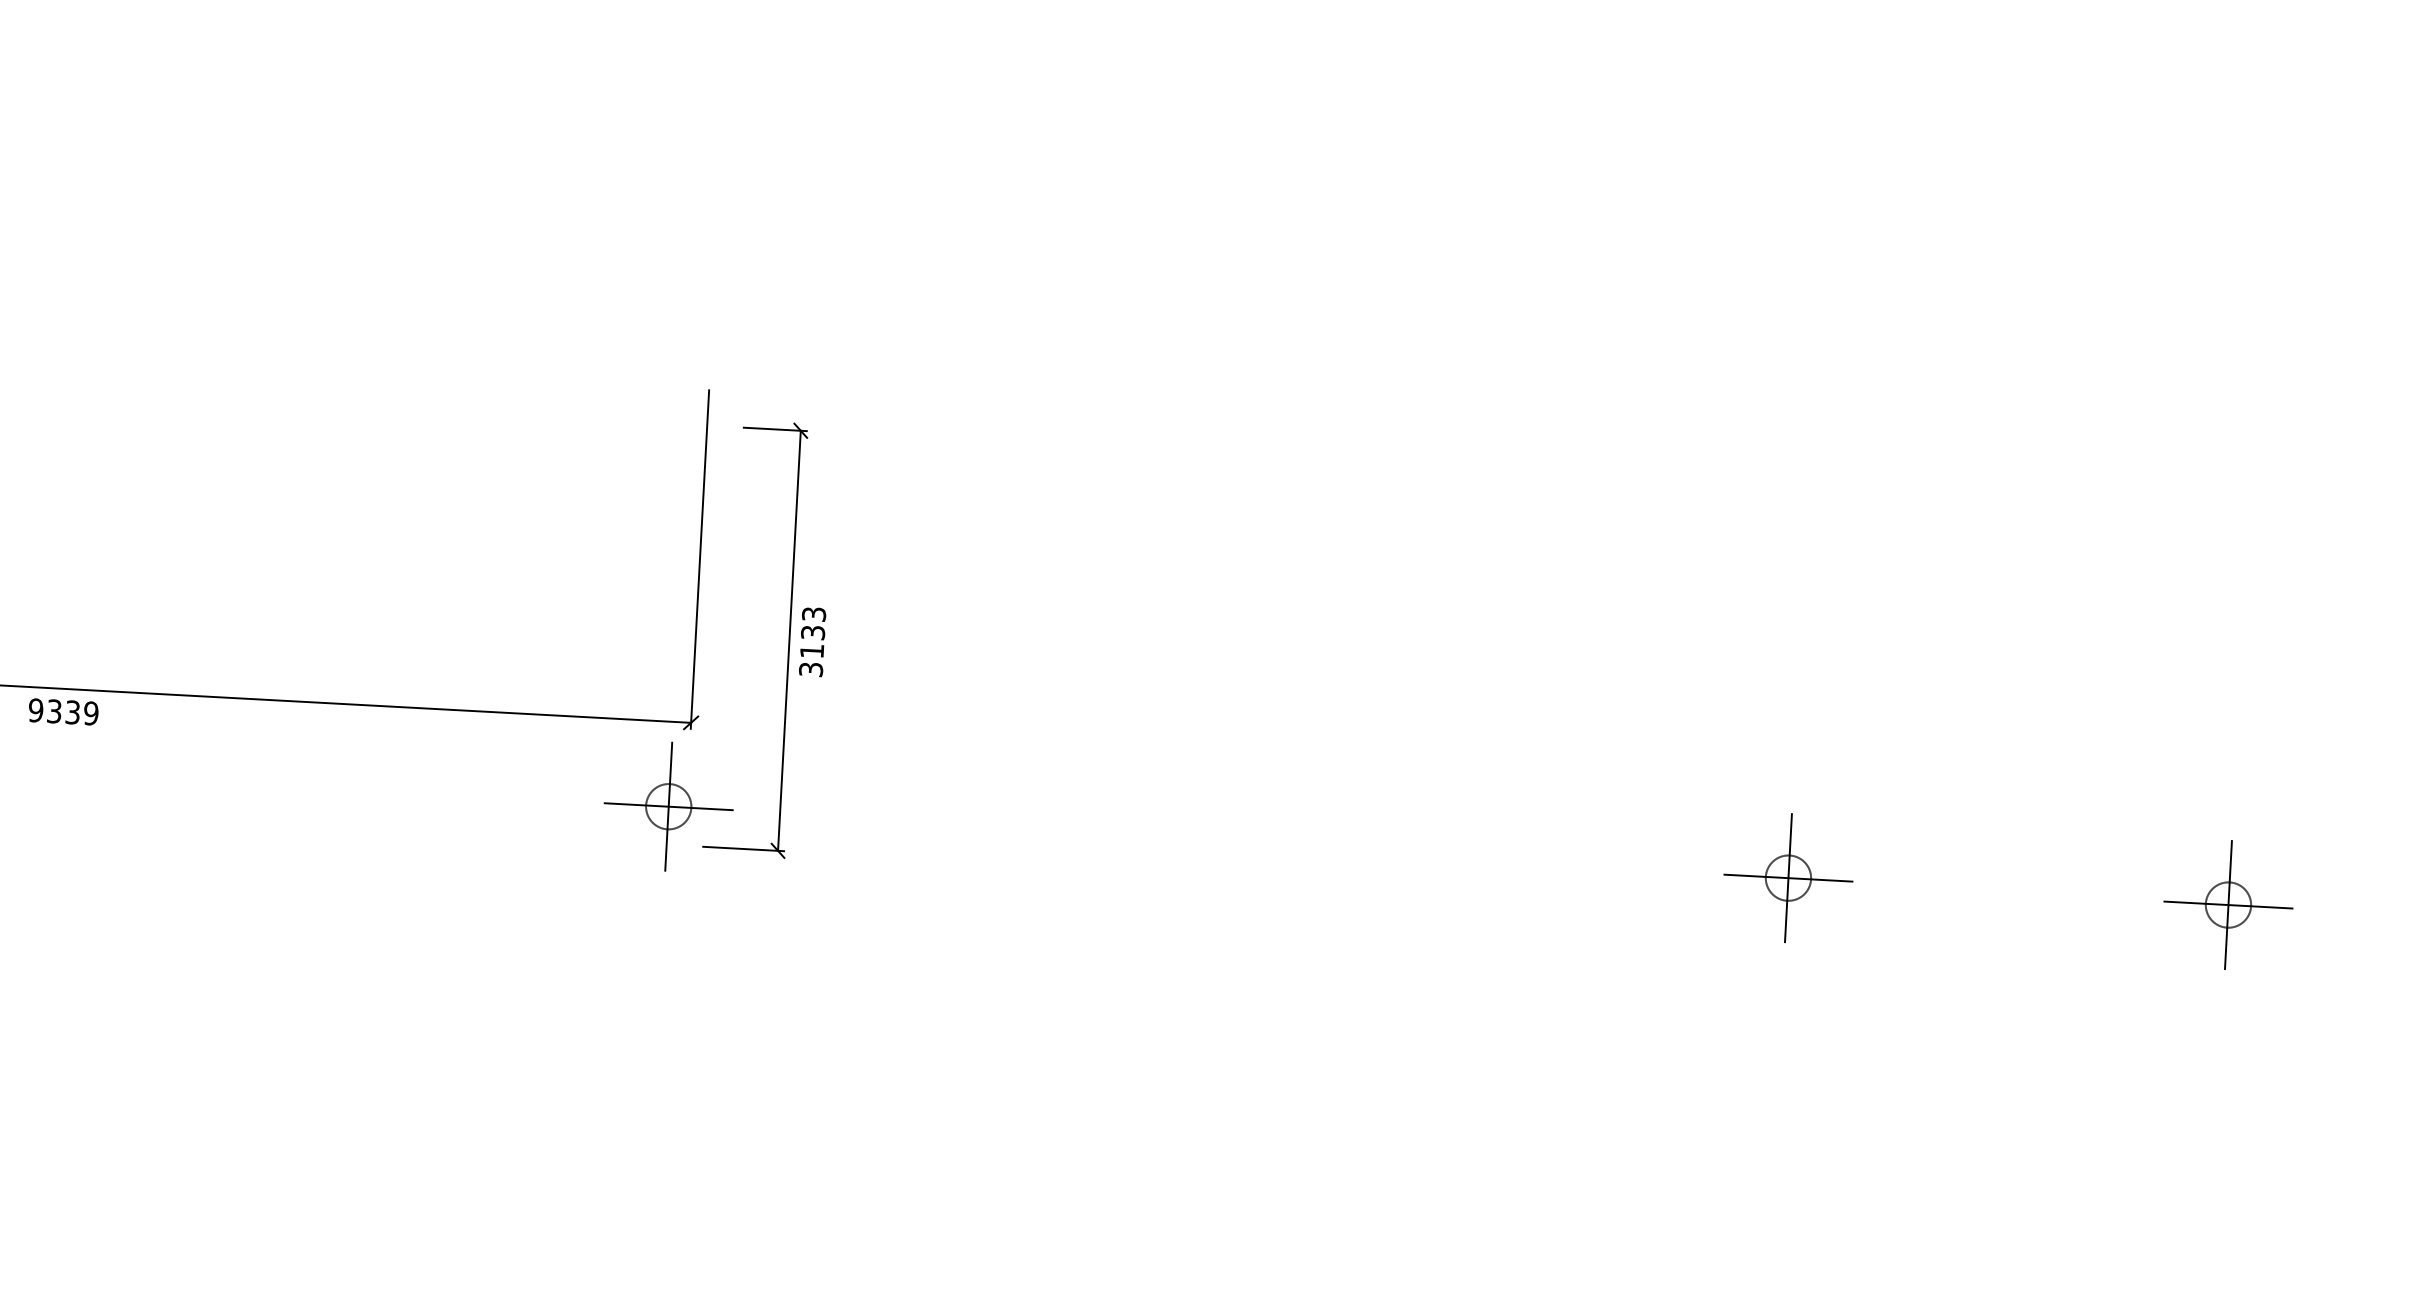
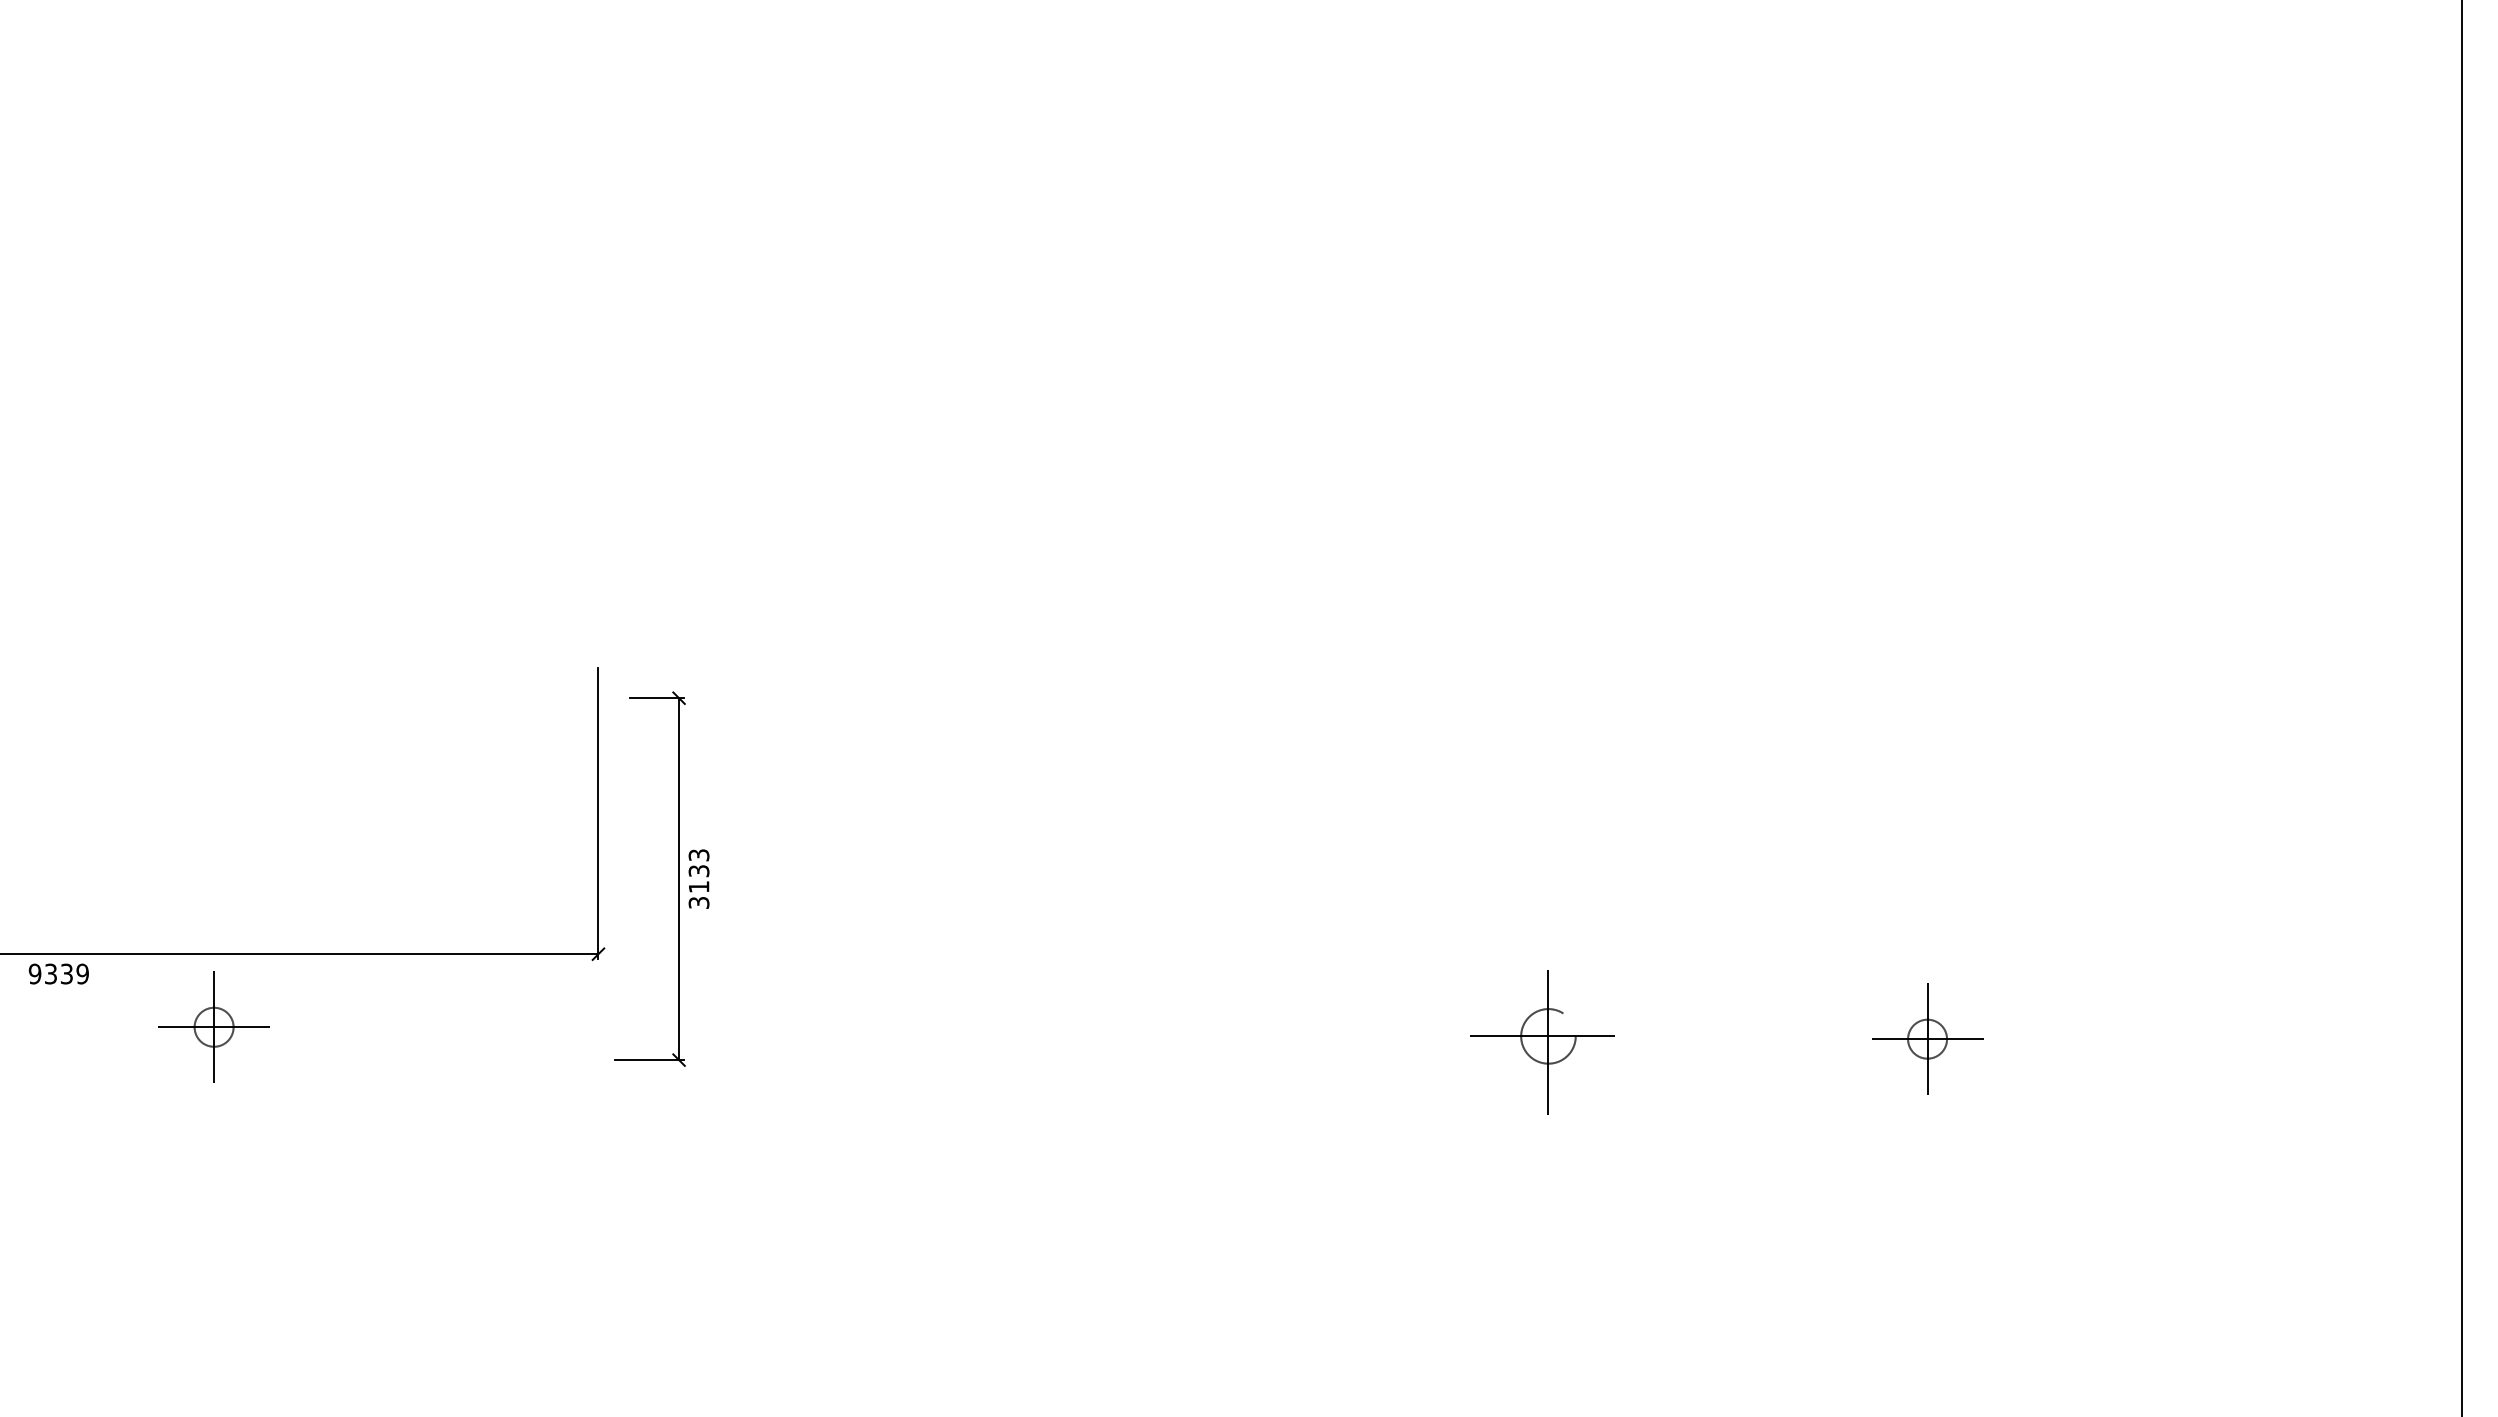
part: (668, 805) -> (213, 1026), moved
part: (1787, 878) -> (1547, 1036), size x1.4

